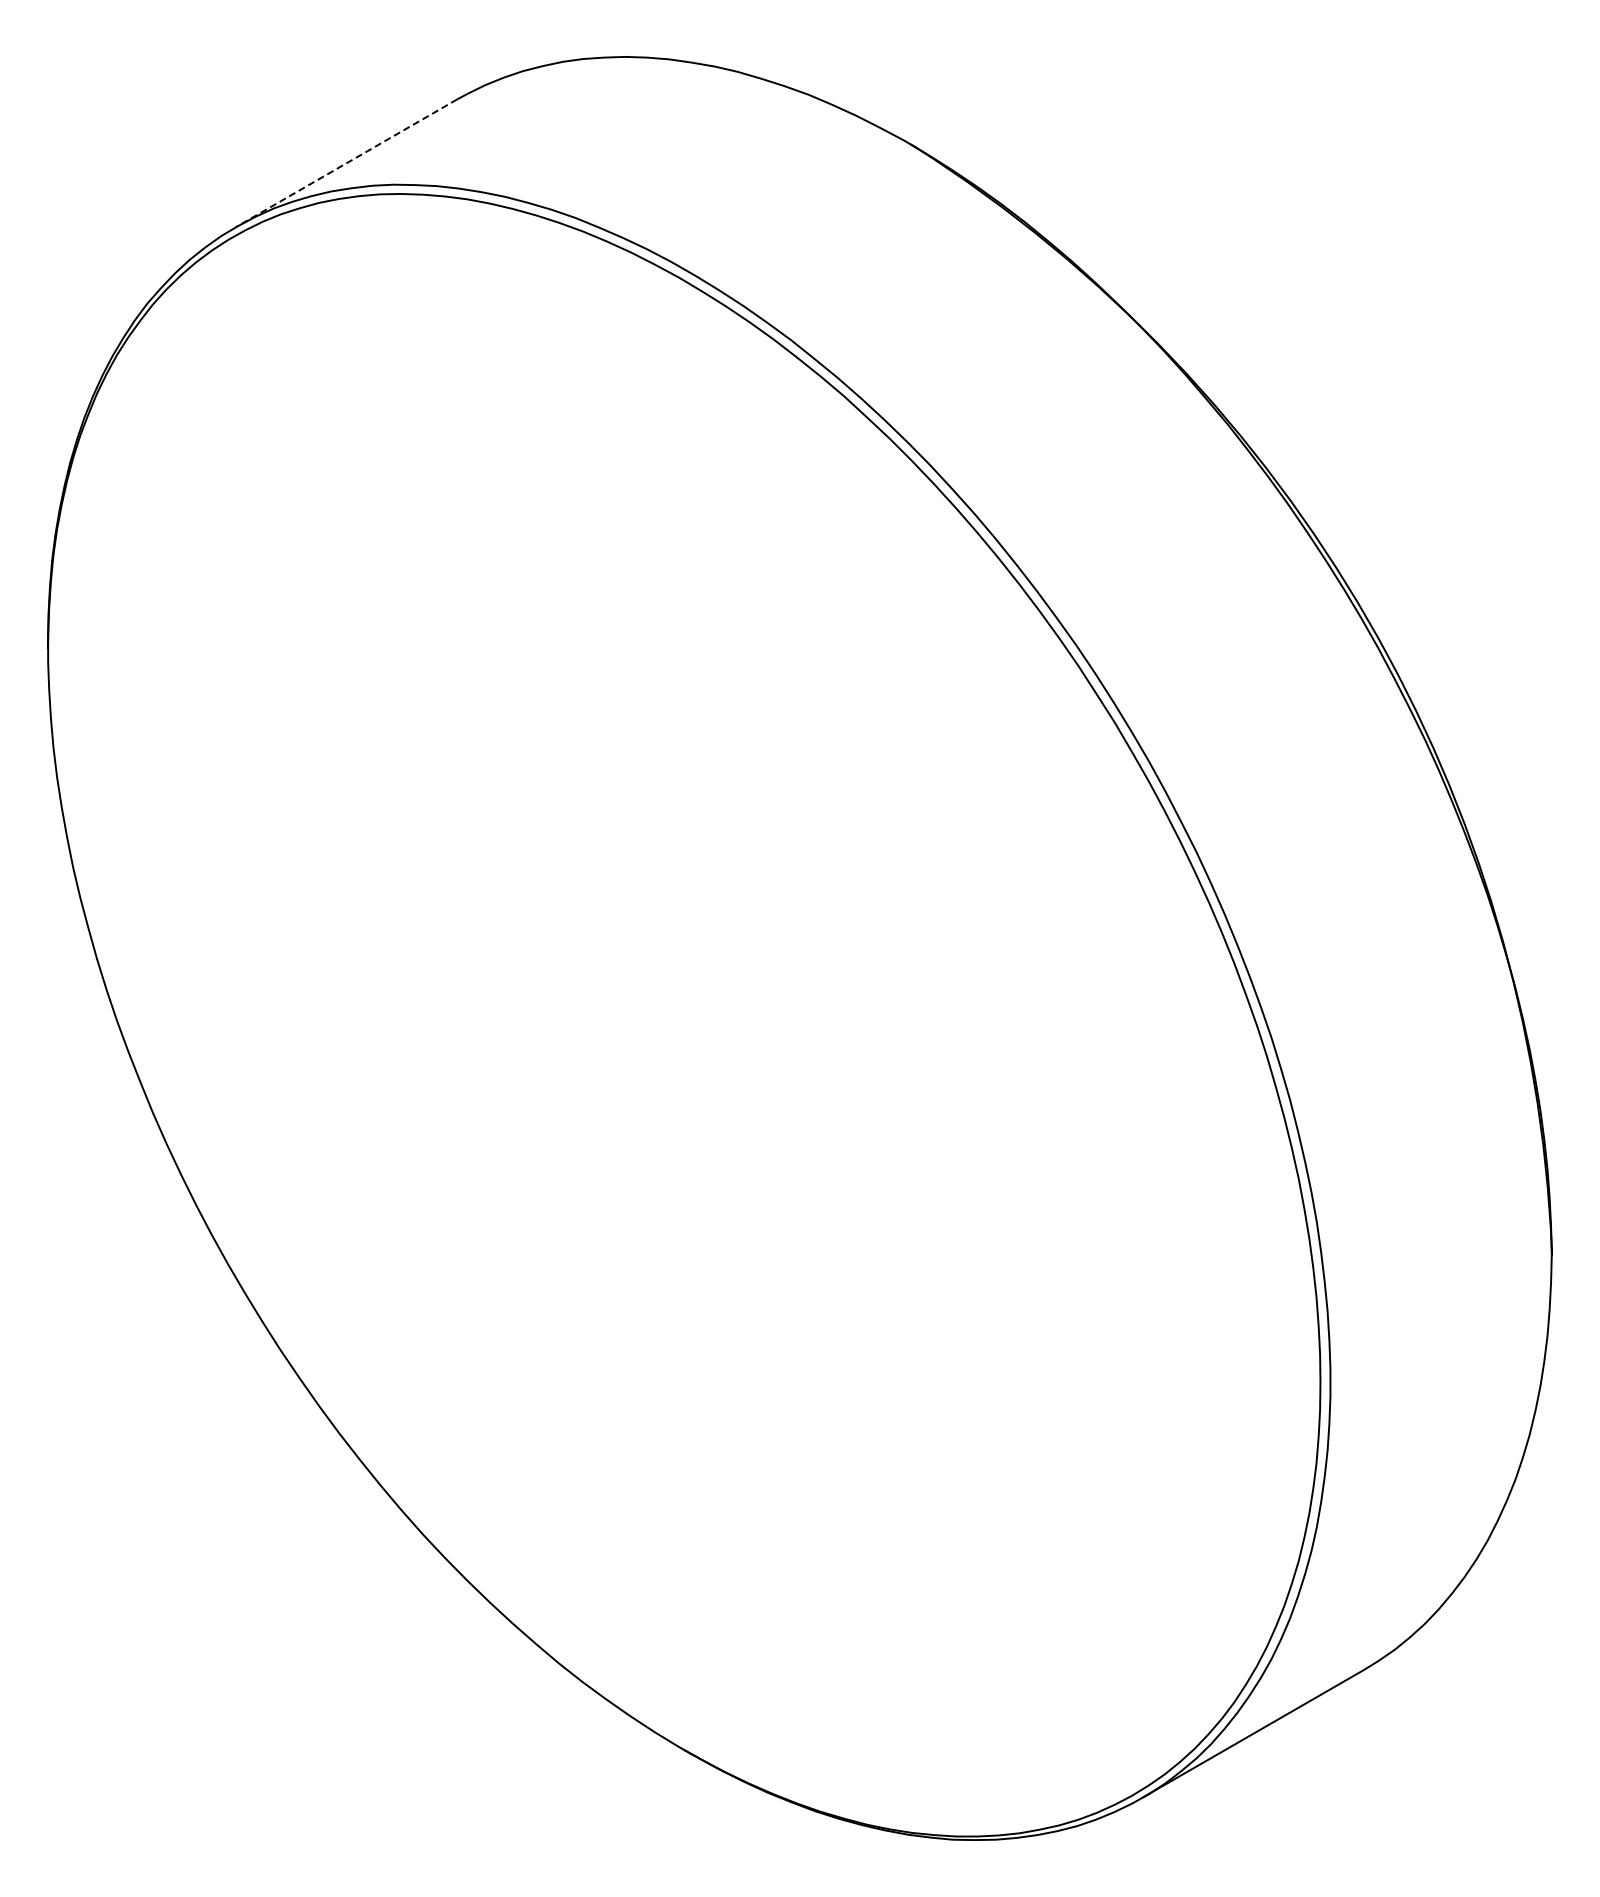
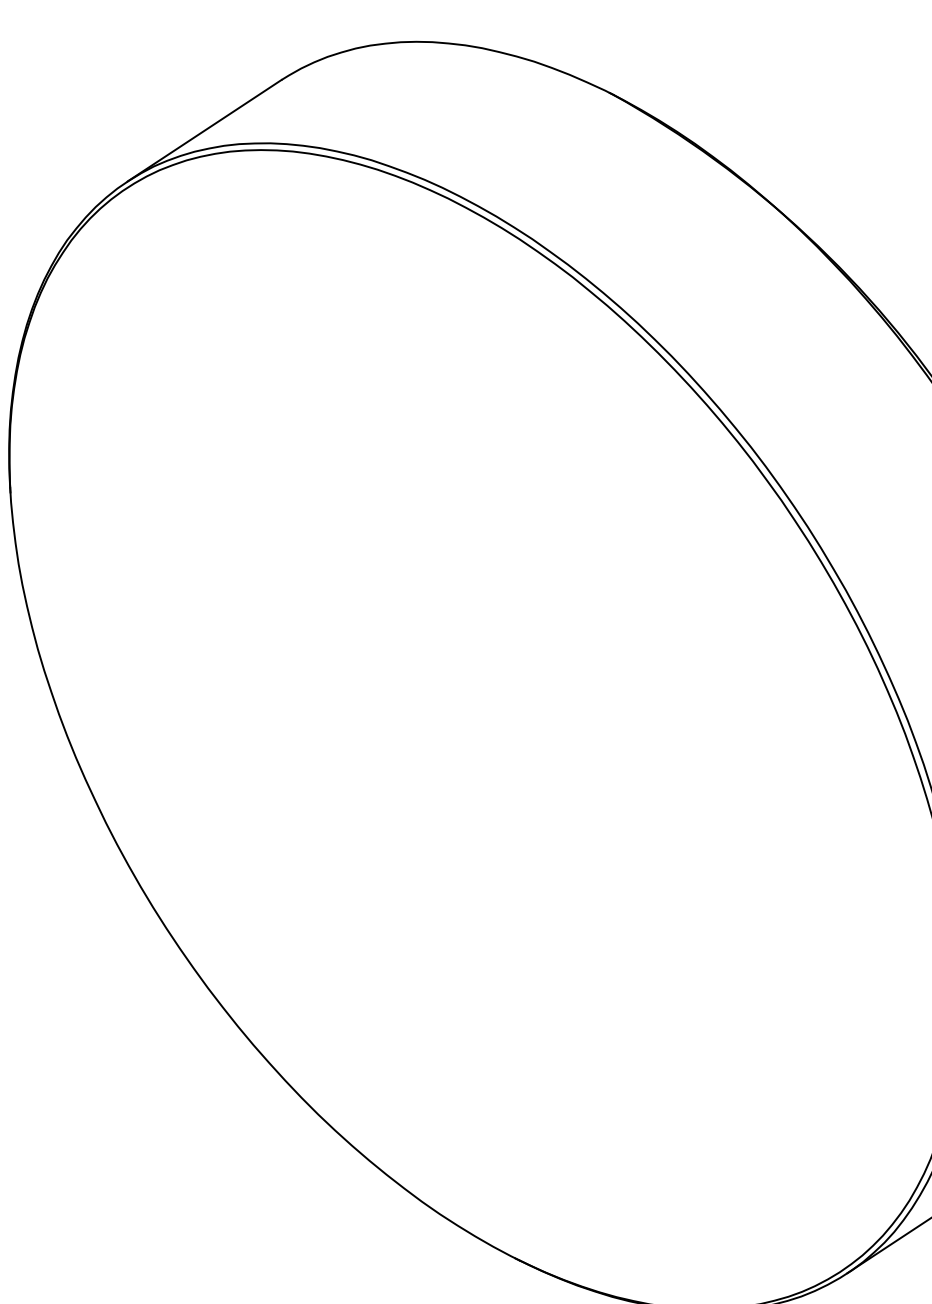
line: (346, 163) -> (204, 130), dashed -> solid

